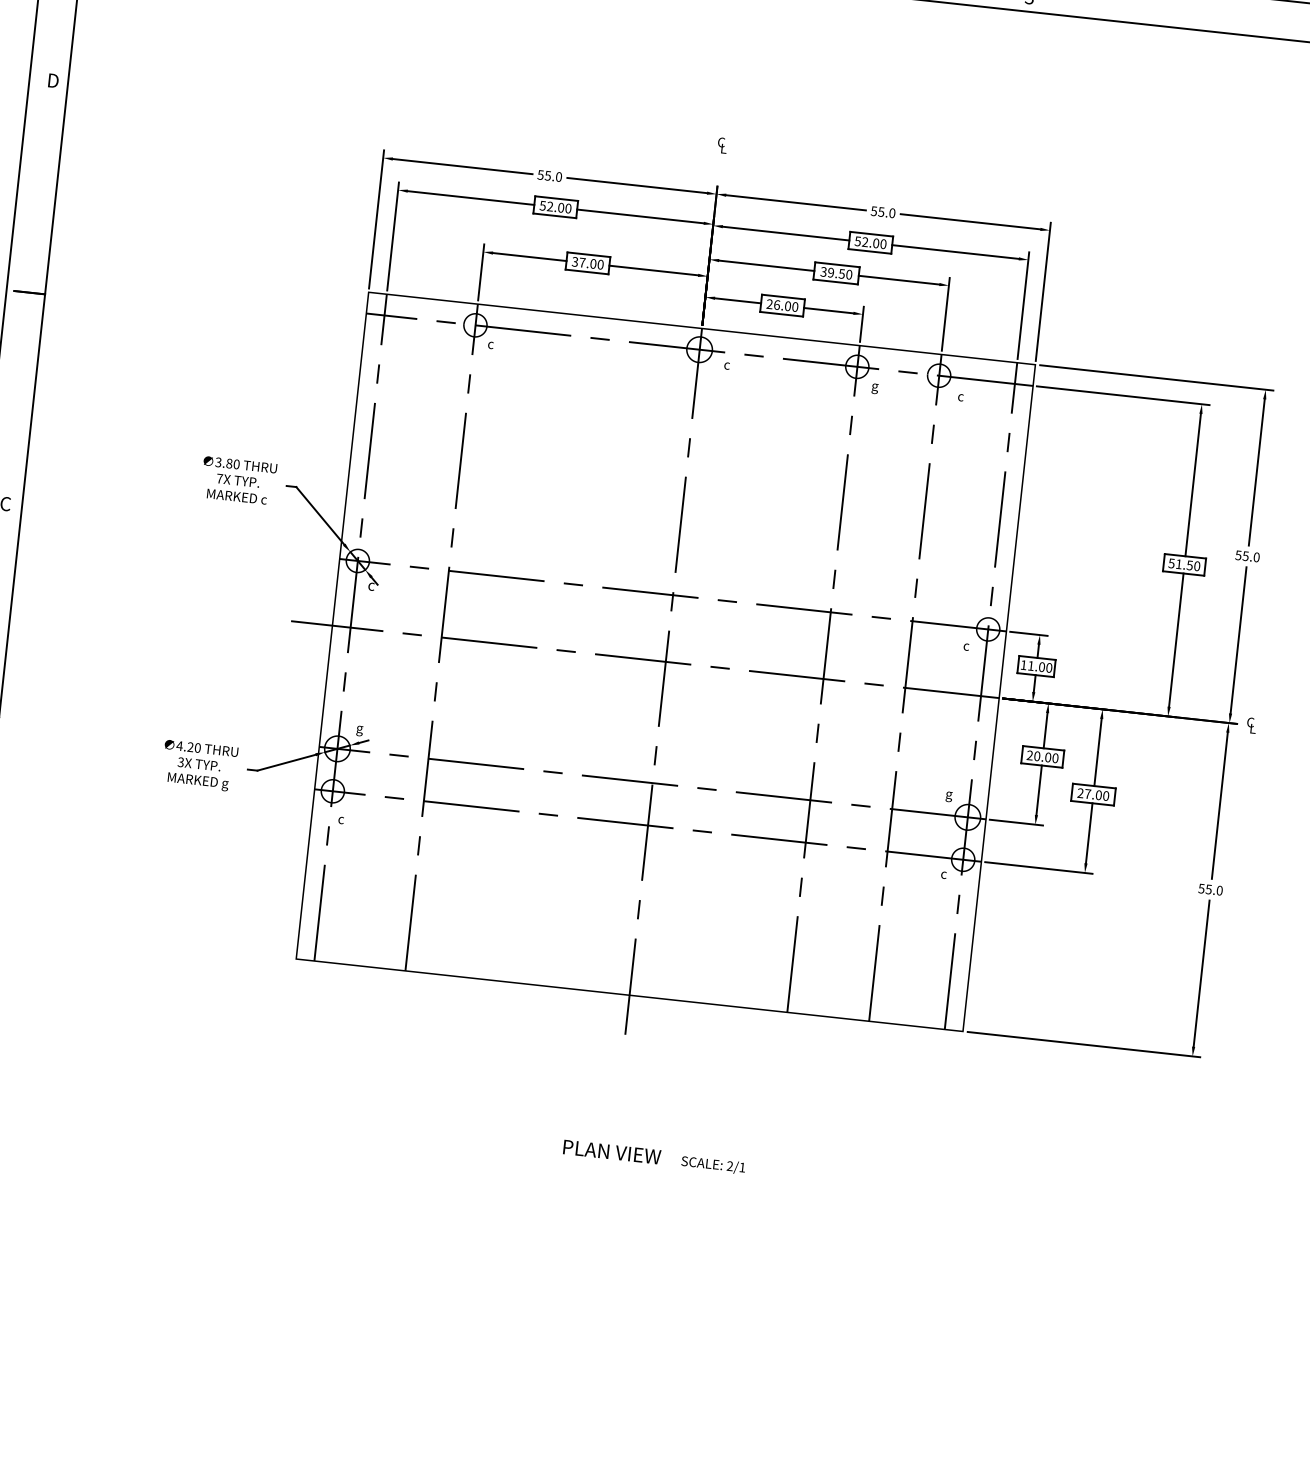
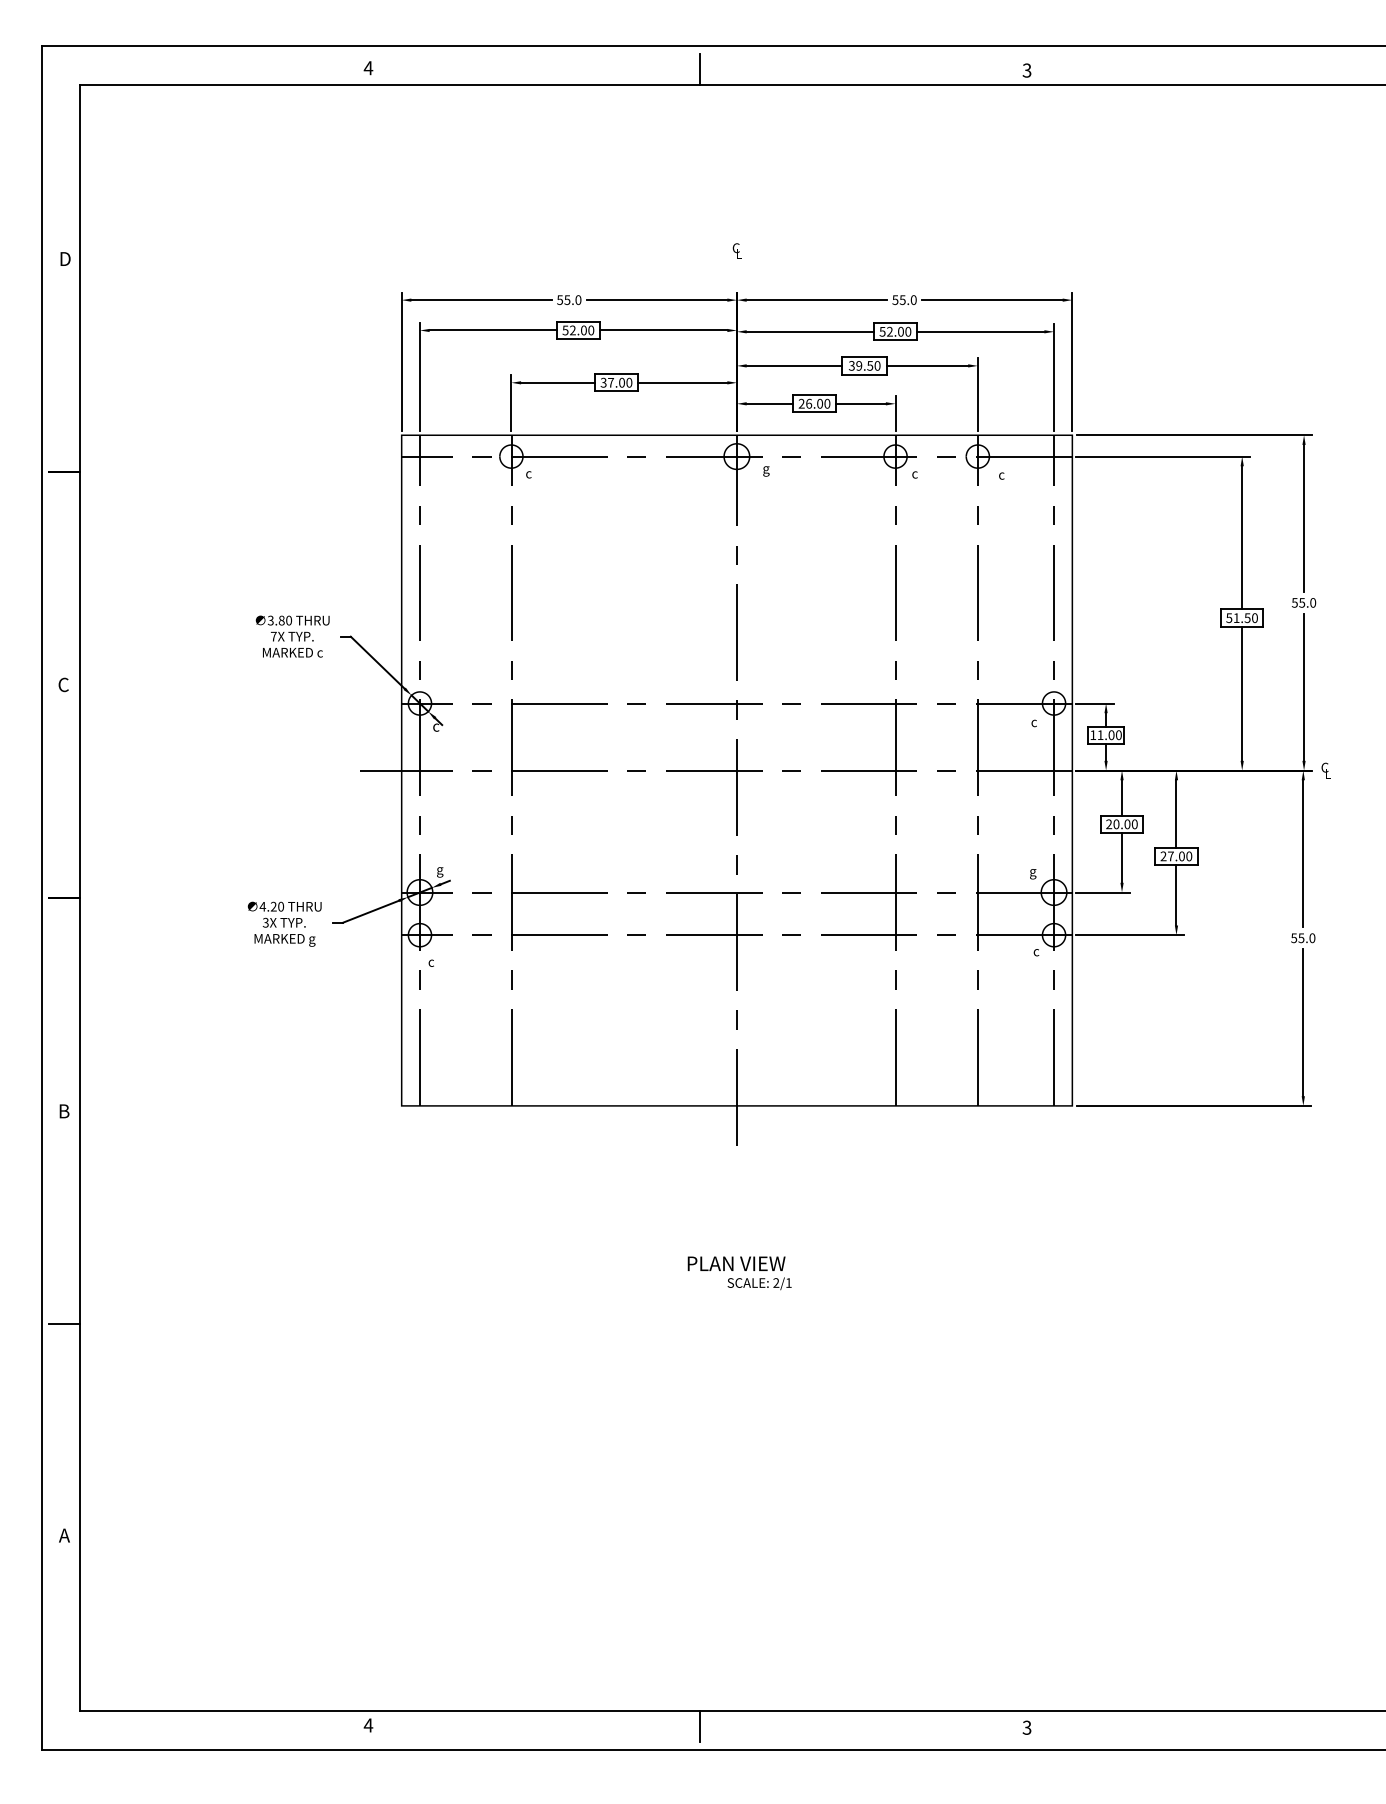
text: (727, 367) -> (766, 471), c -> g
text: (875, 388) -> (915, 476), g -> c
text: (713, 1164) -> (759, 1283), moved

